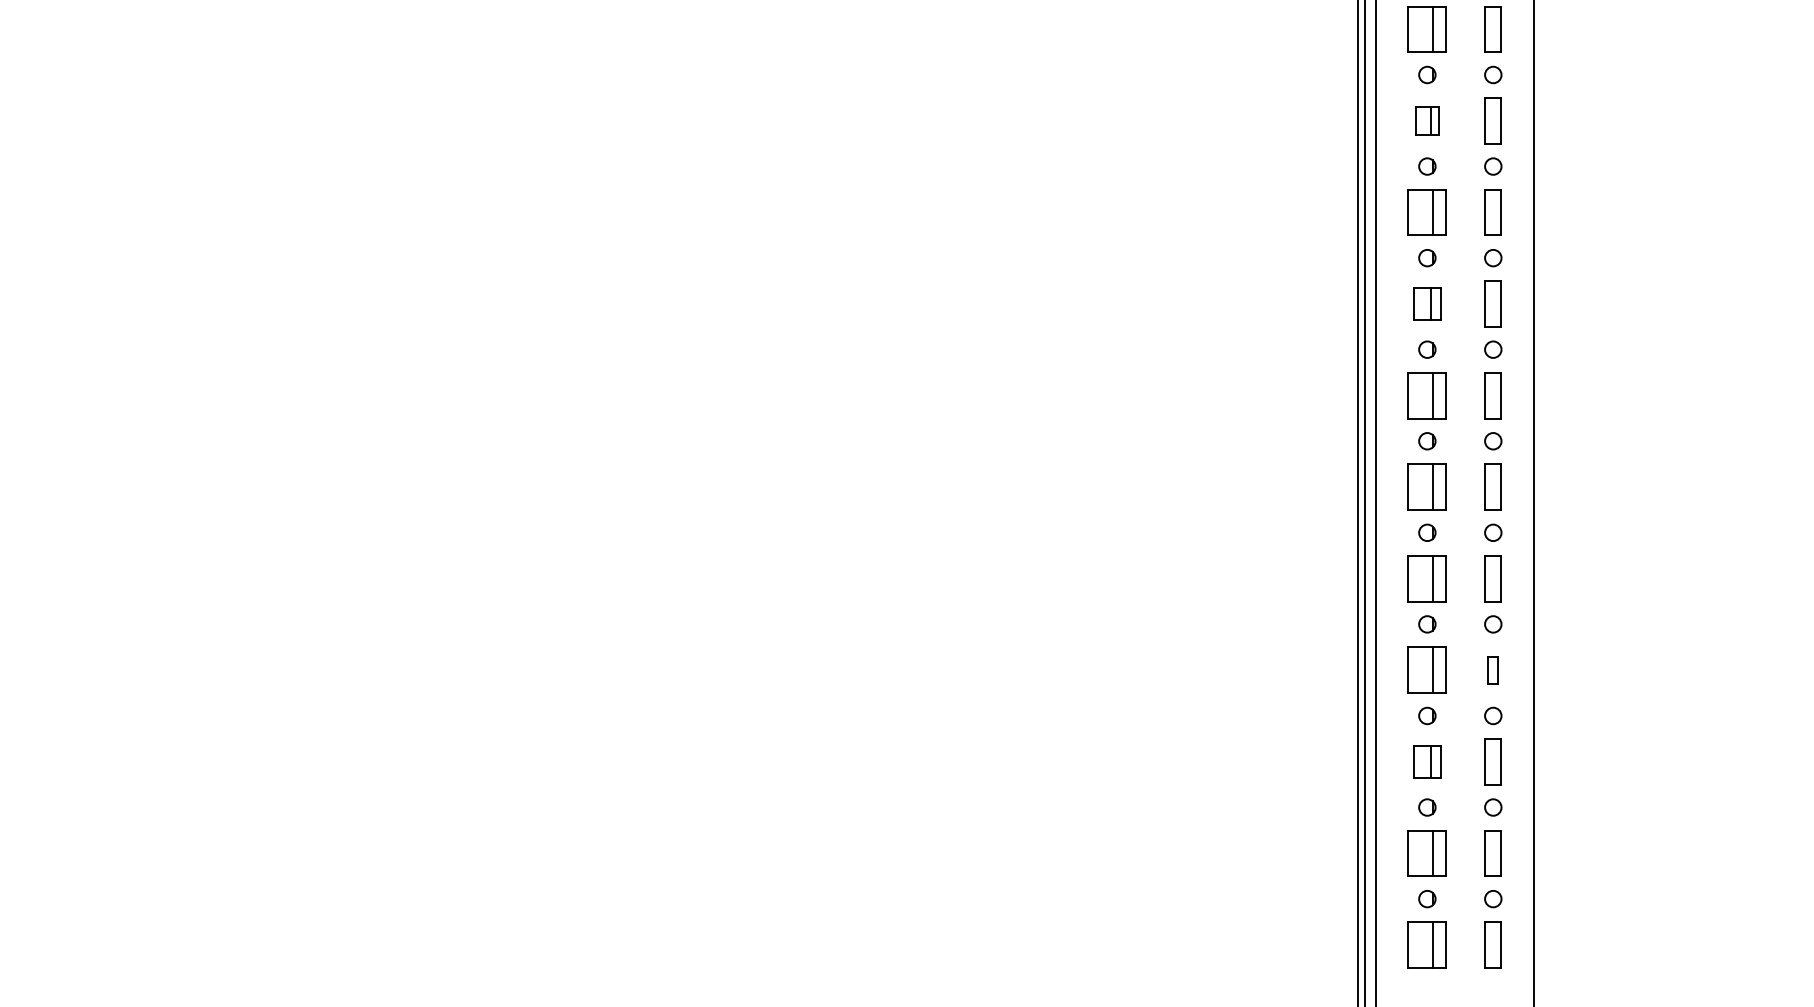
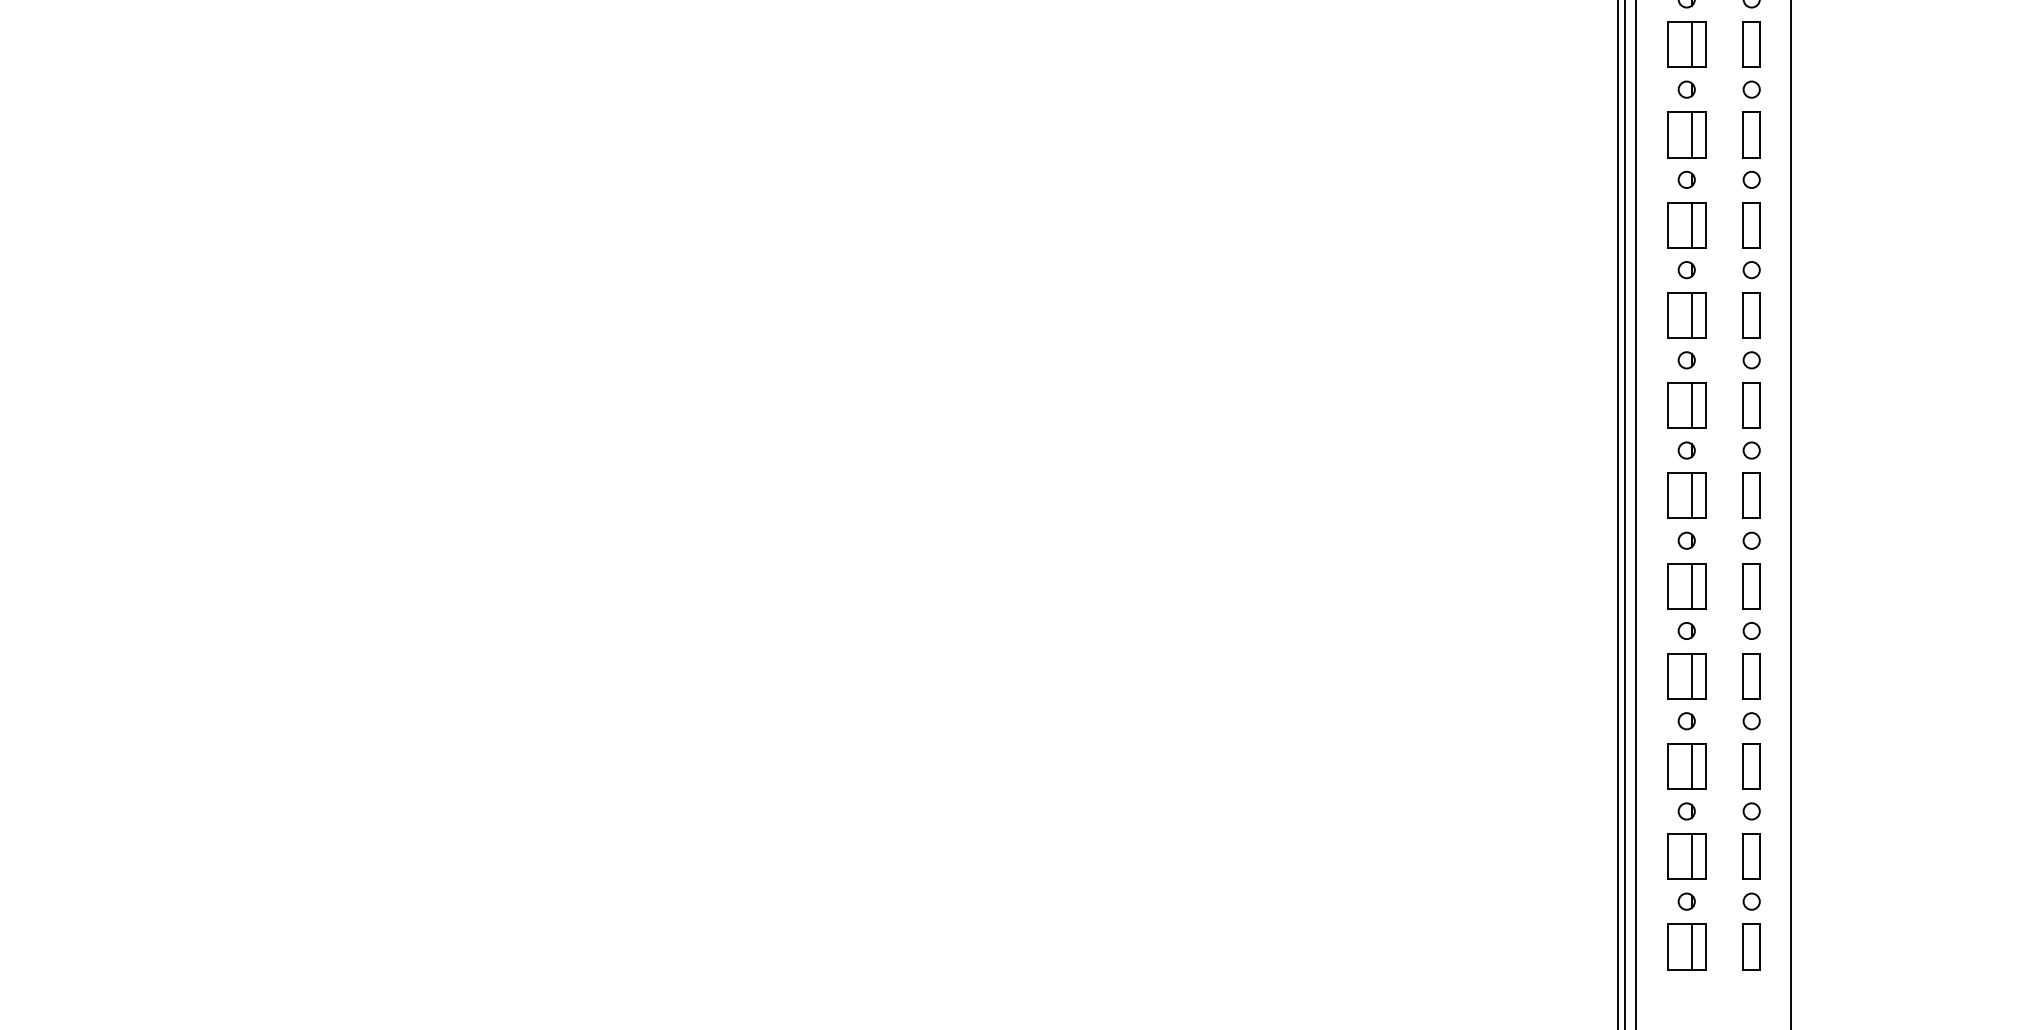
part: (1427, 120) -> (1686, 134), size x1.67
part: (1427, 304) -> (1686, 315), size x1.43
part: (1493, 670) -> (1751, 676), size x1.67
part: (1427, 761) -> (1686, 766), size x1.43

